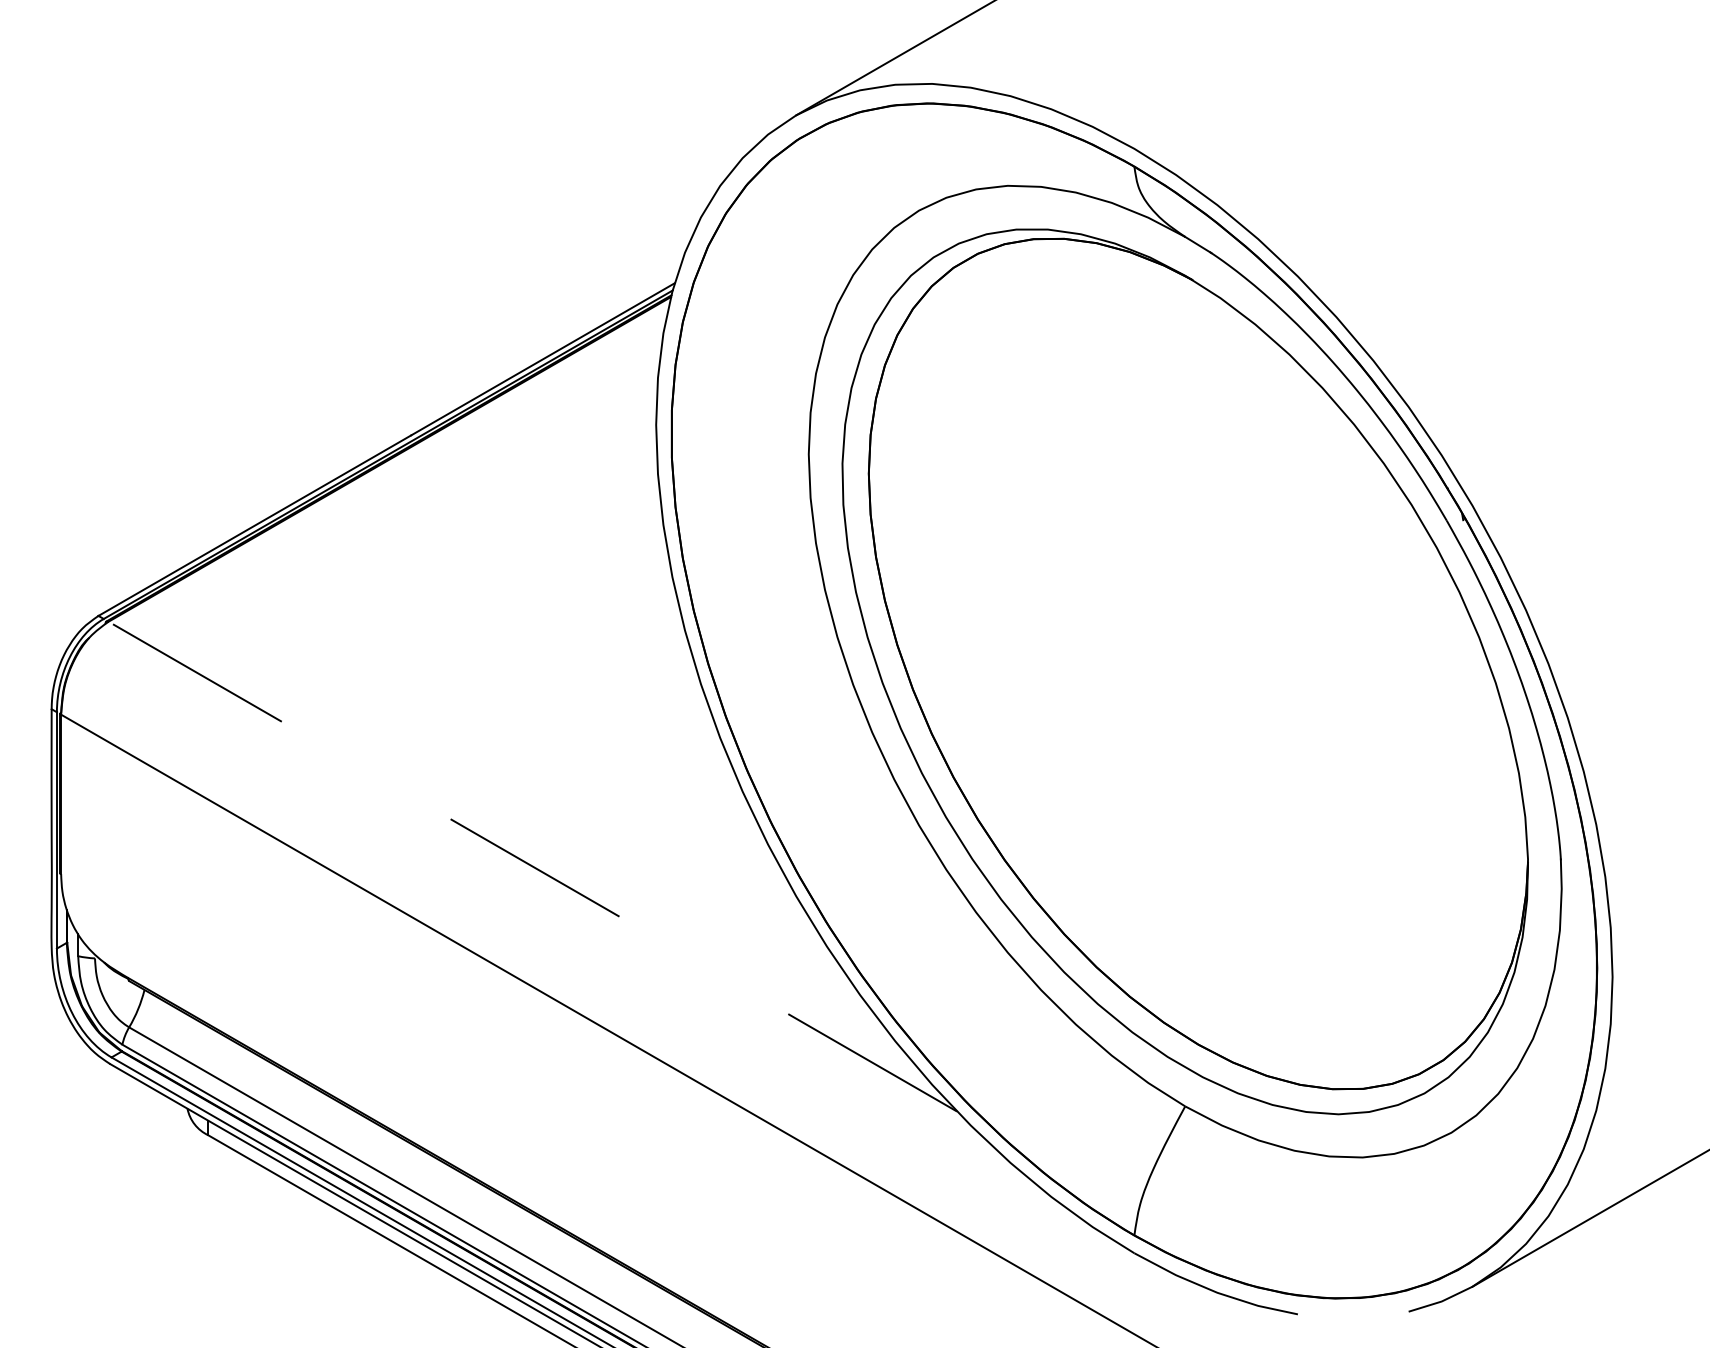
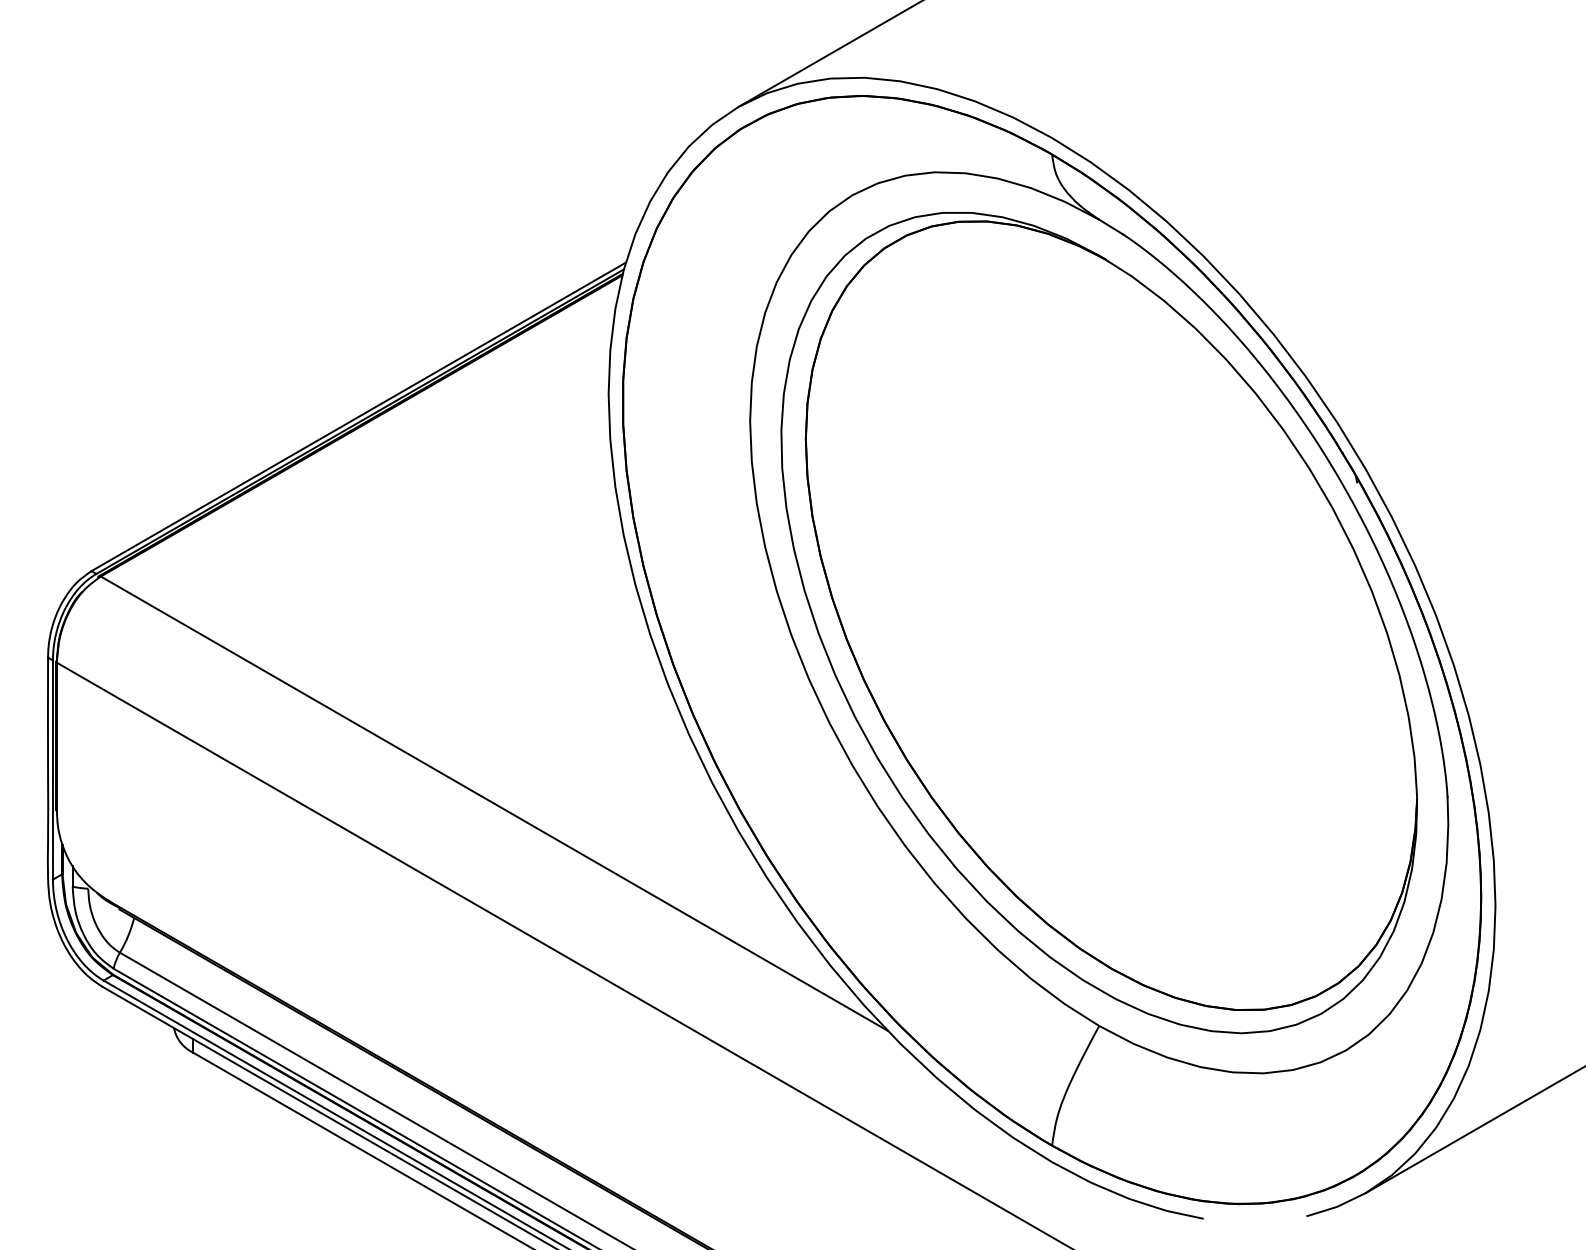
line: (532, 866) -> (493, 803), dashed -> solid

